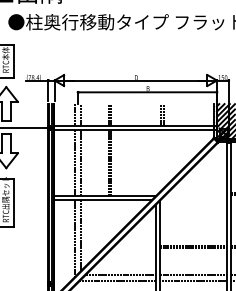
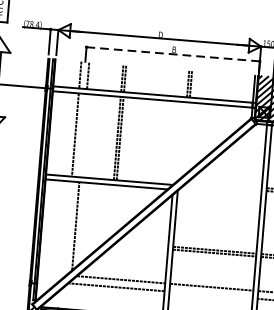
line: (147, 92) -> (173, 54), solid -> dashed
line: (81, 162) -> (83, 135), removed
line: (75, 238) -> (68, 229), removed
line: (193, 281) -> (211, 295), removed

